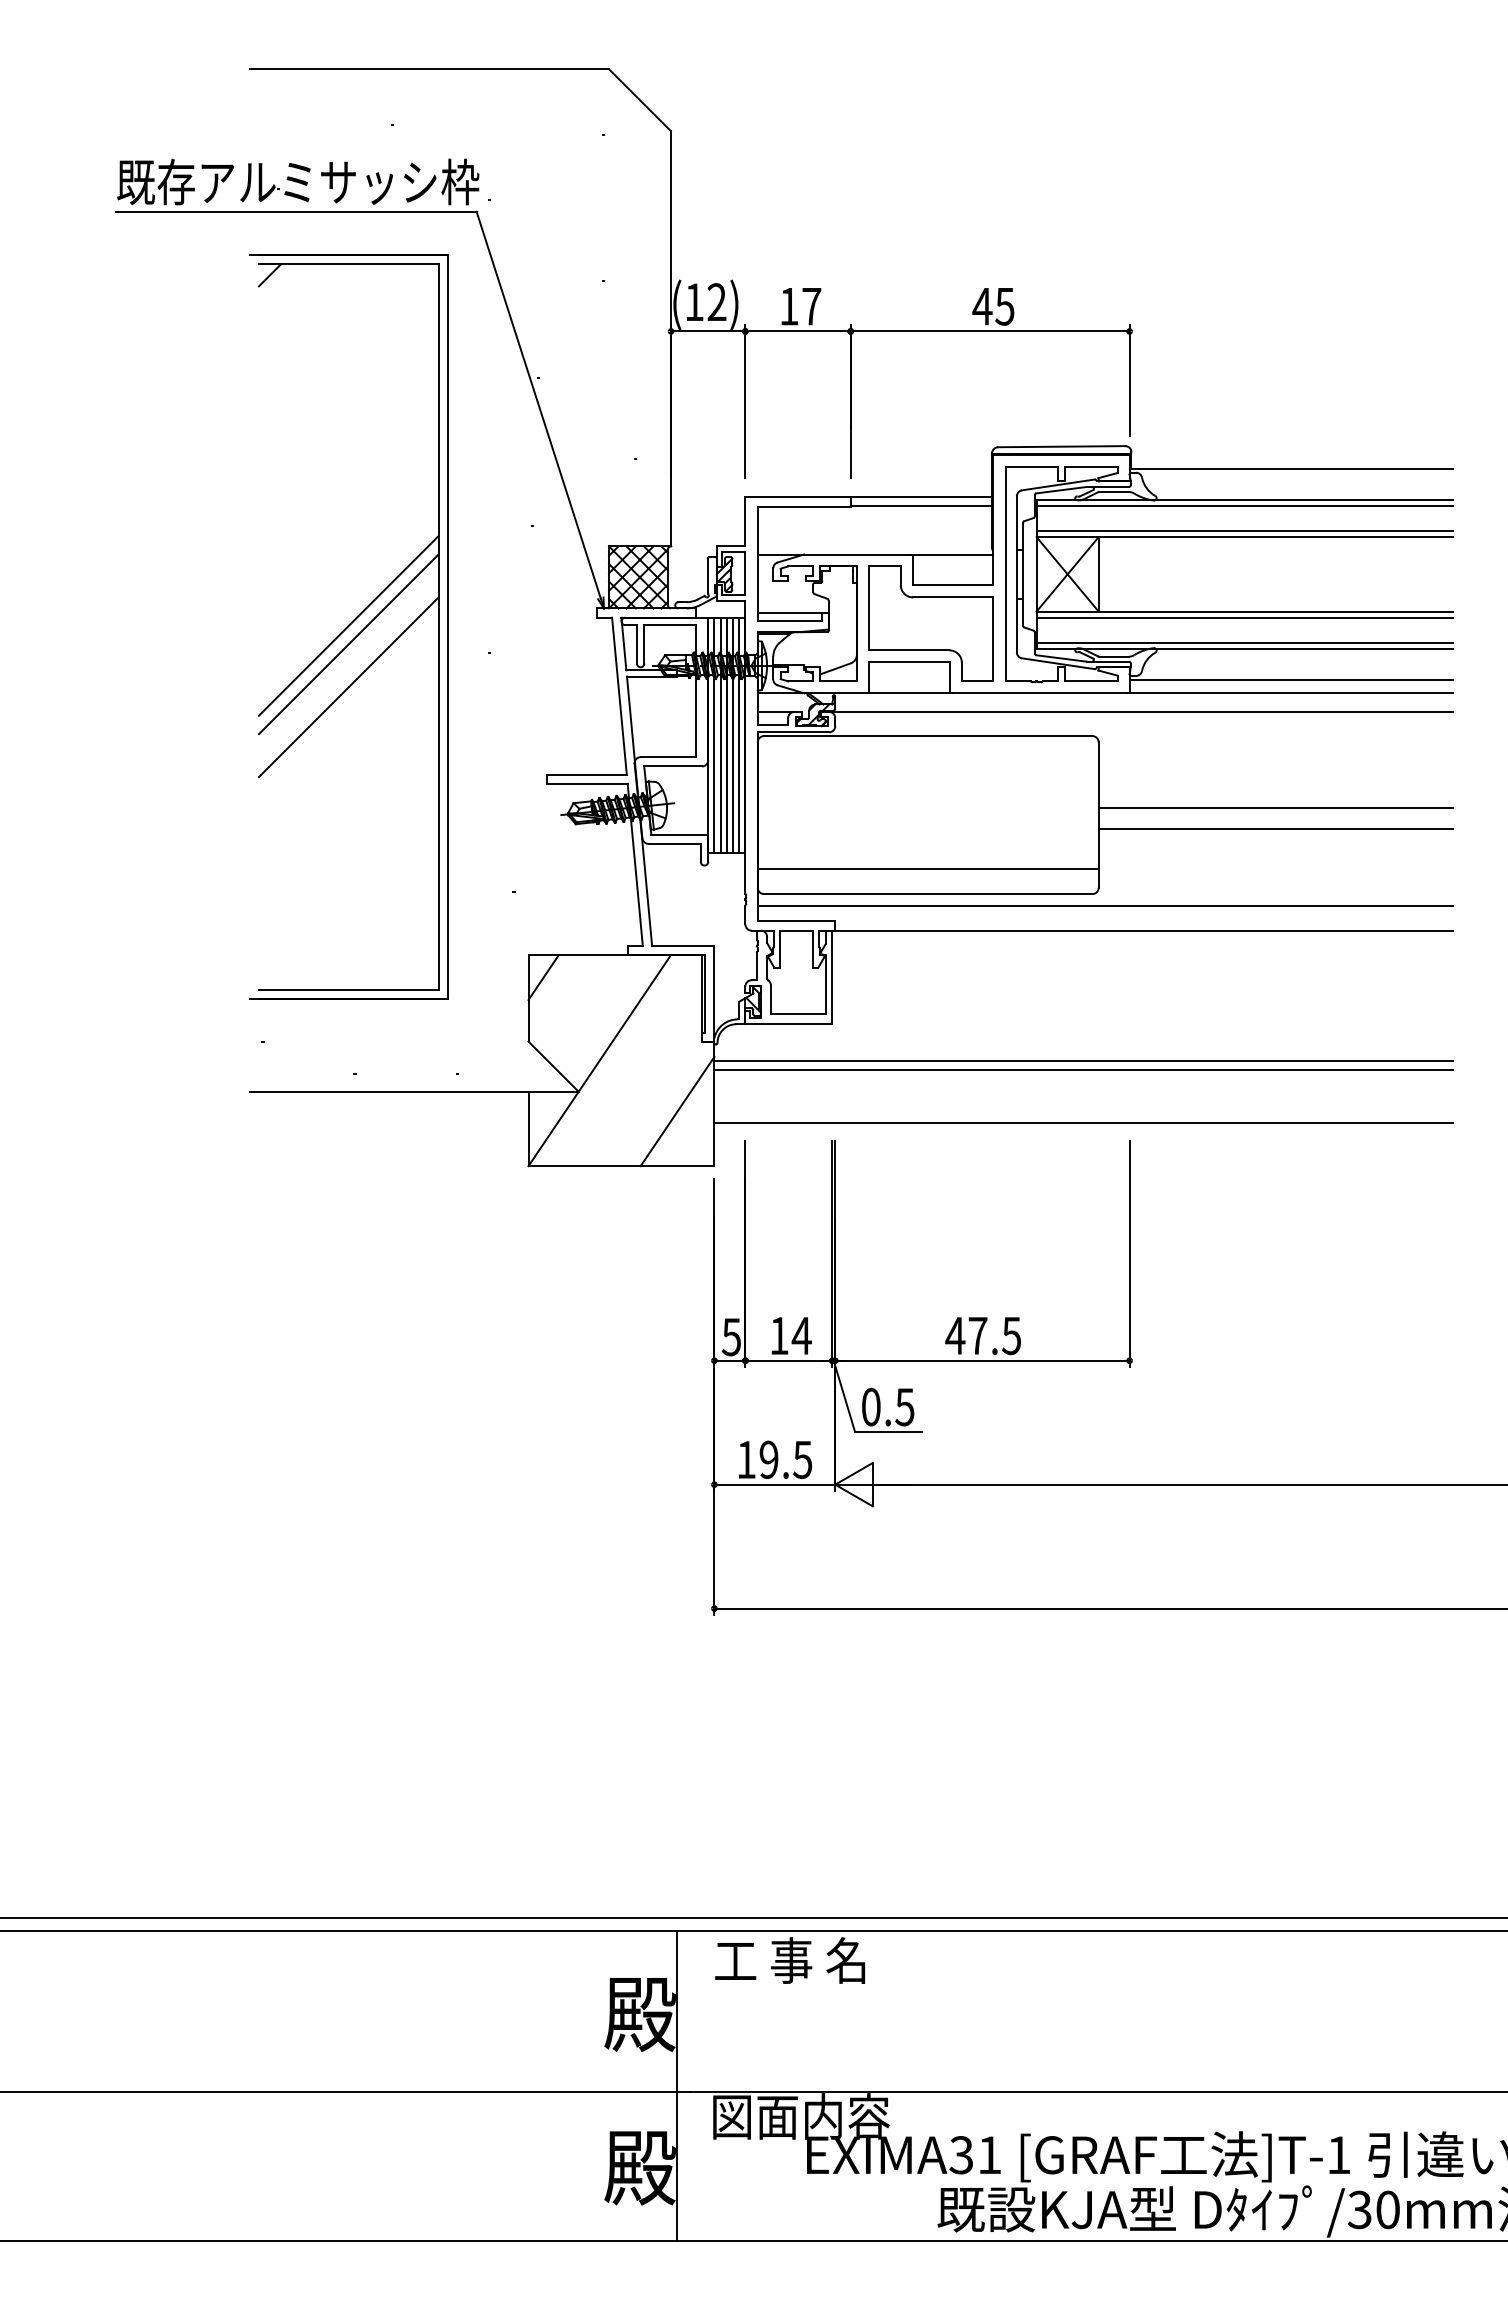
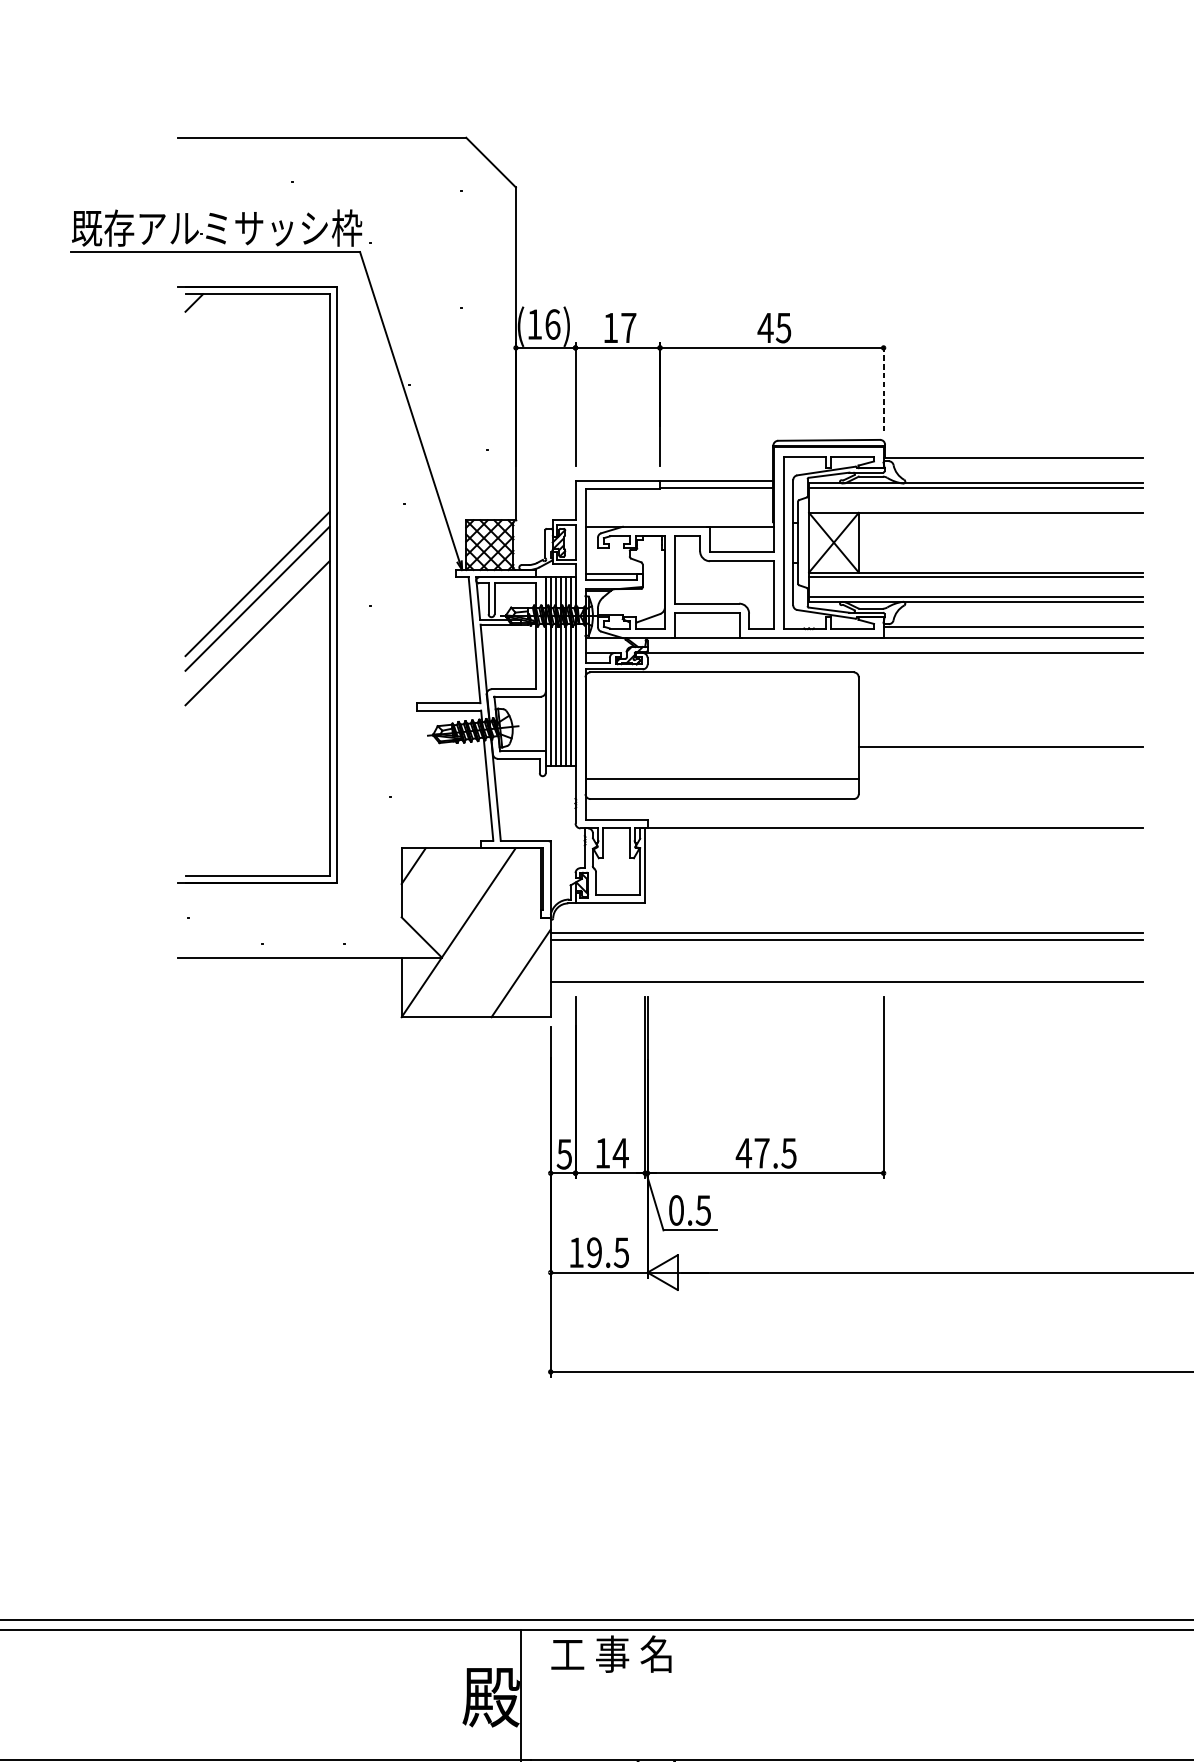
text: (716, 302) -> (552, 324), (12) -> (16)
line: (1129, 379) -> (883, 386), solid -> dashed
line: (1244, 530) -> (975, 507), removed
line: (1275, 807) -> (1000, 729), removed
line: (1105, 906) -> (864, 809), removed

